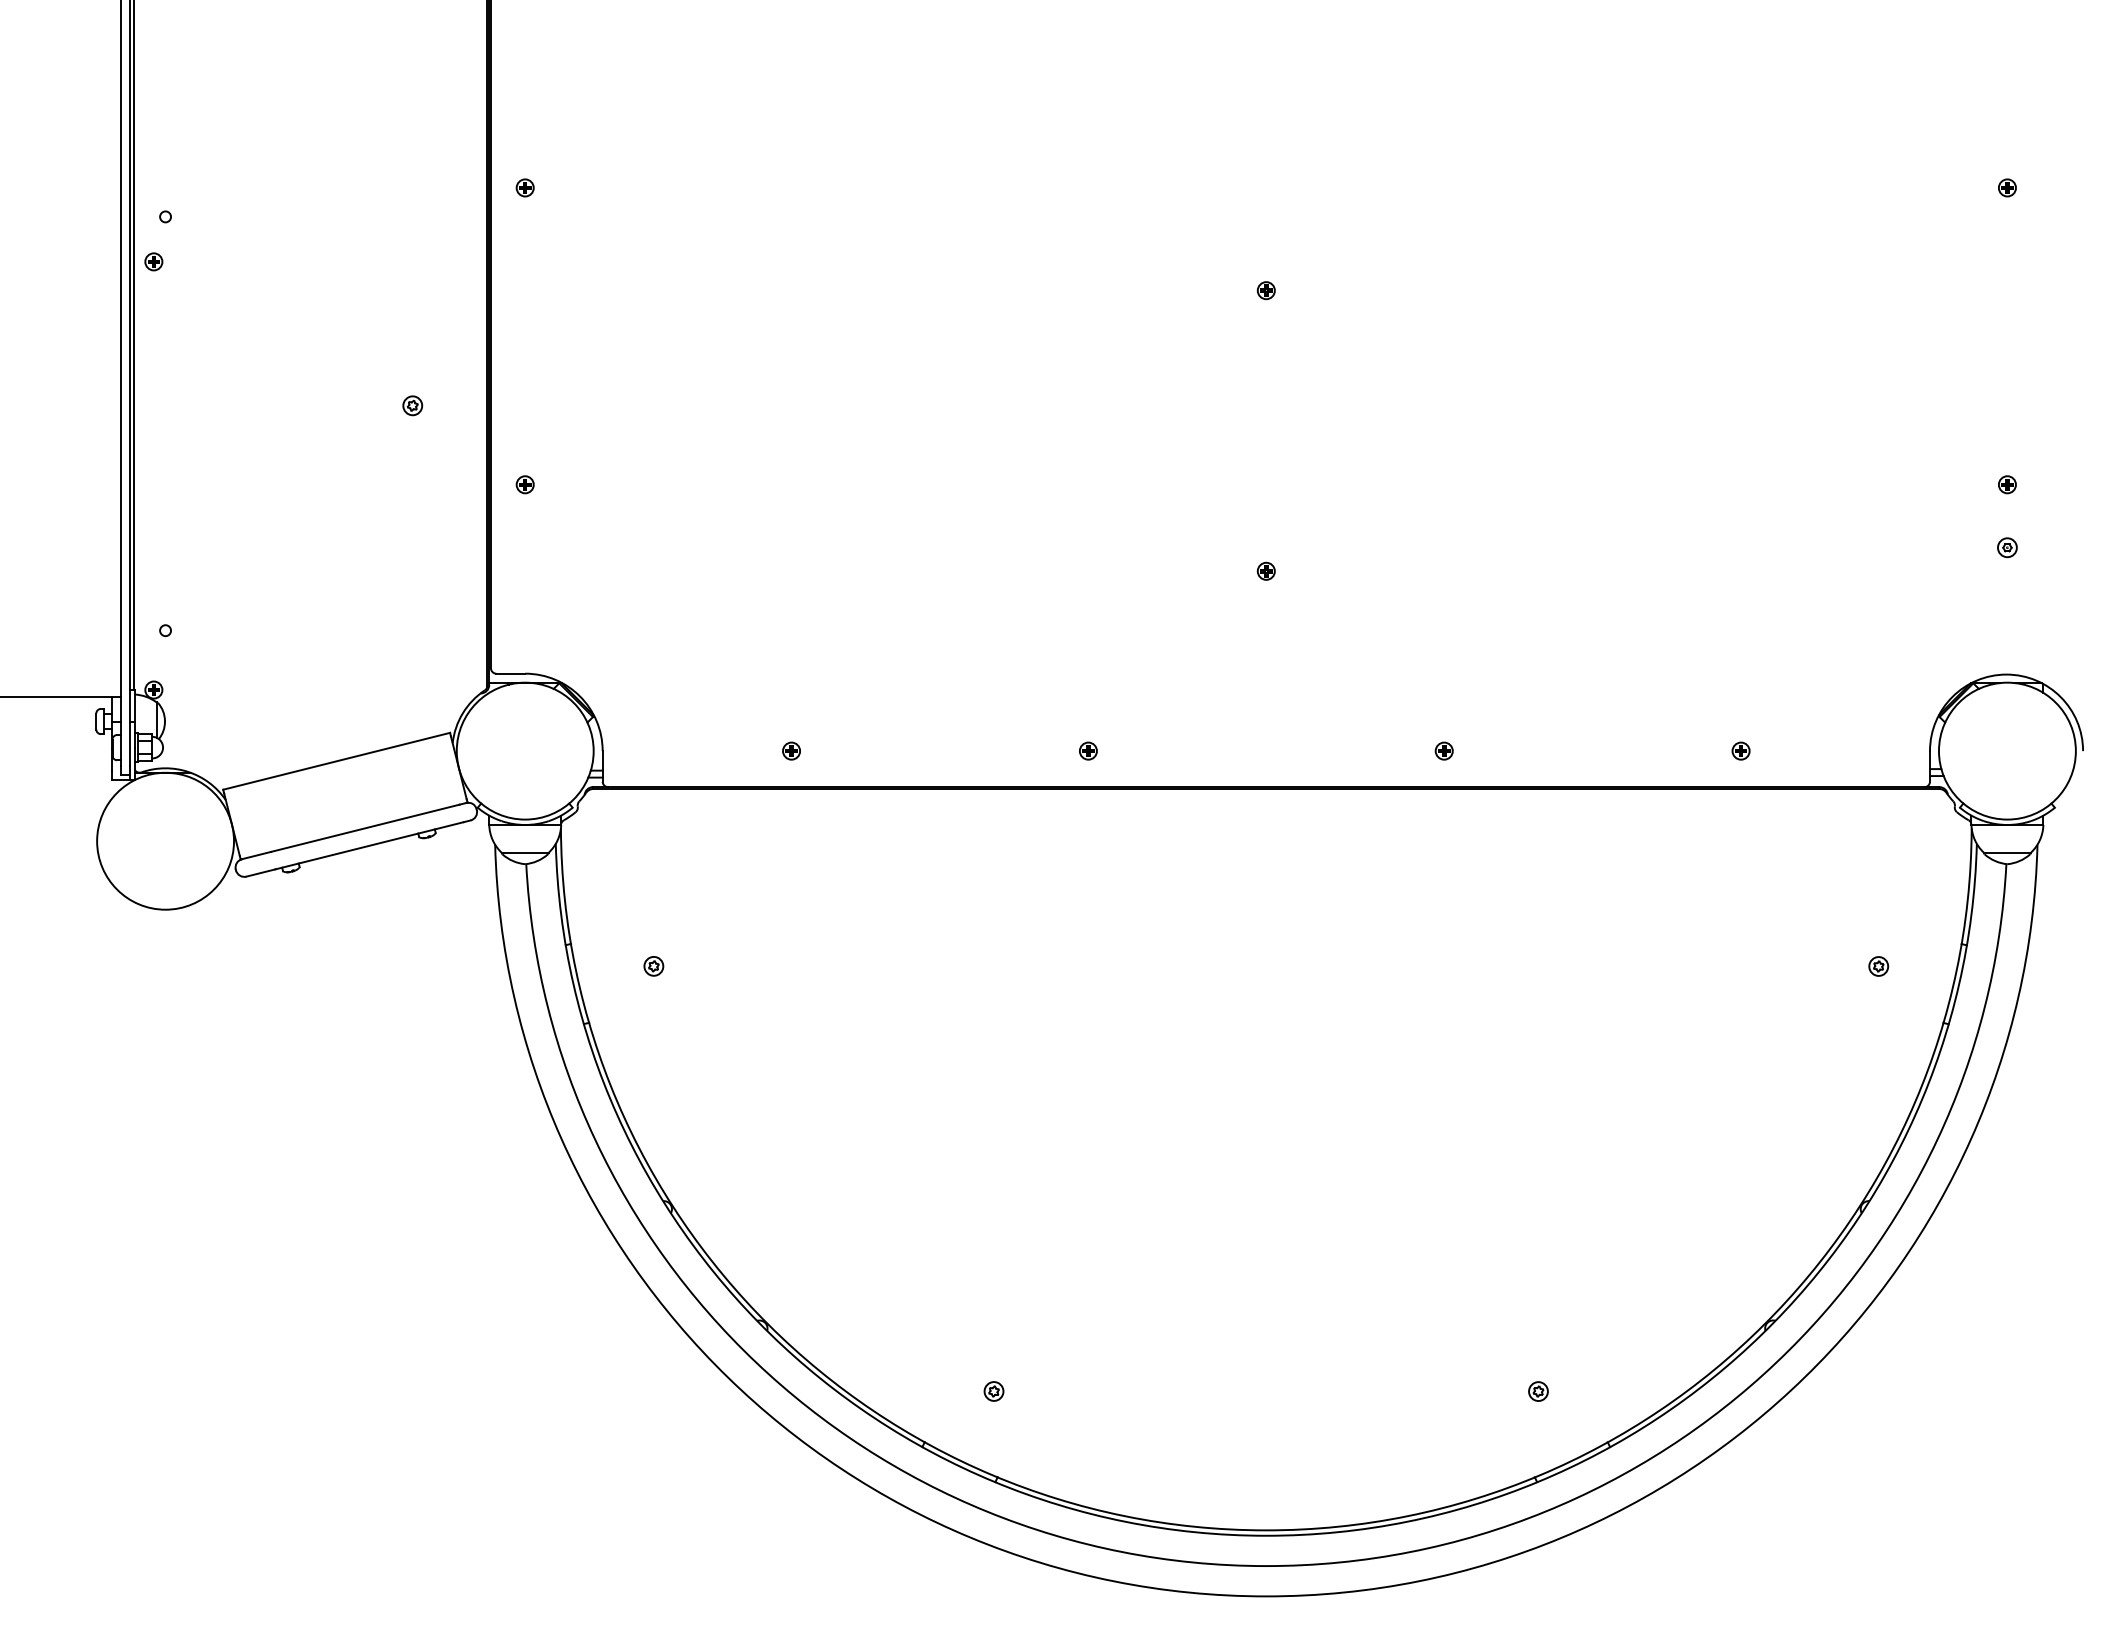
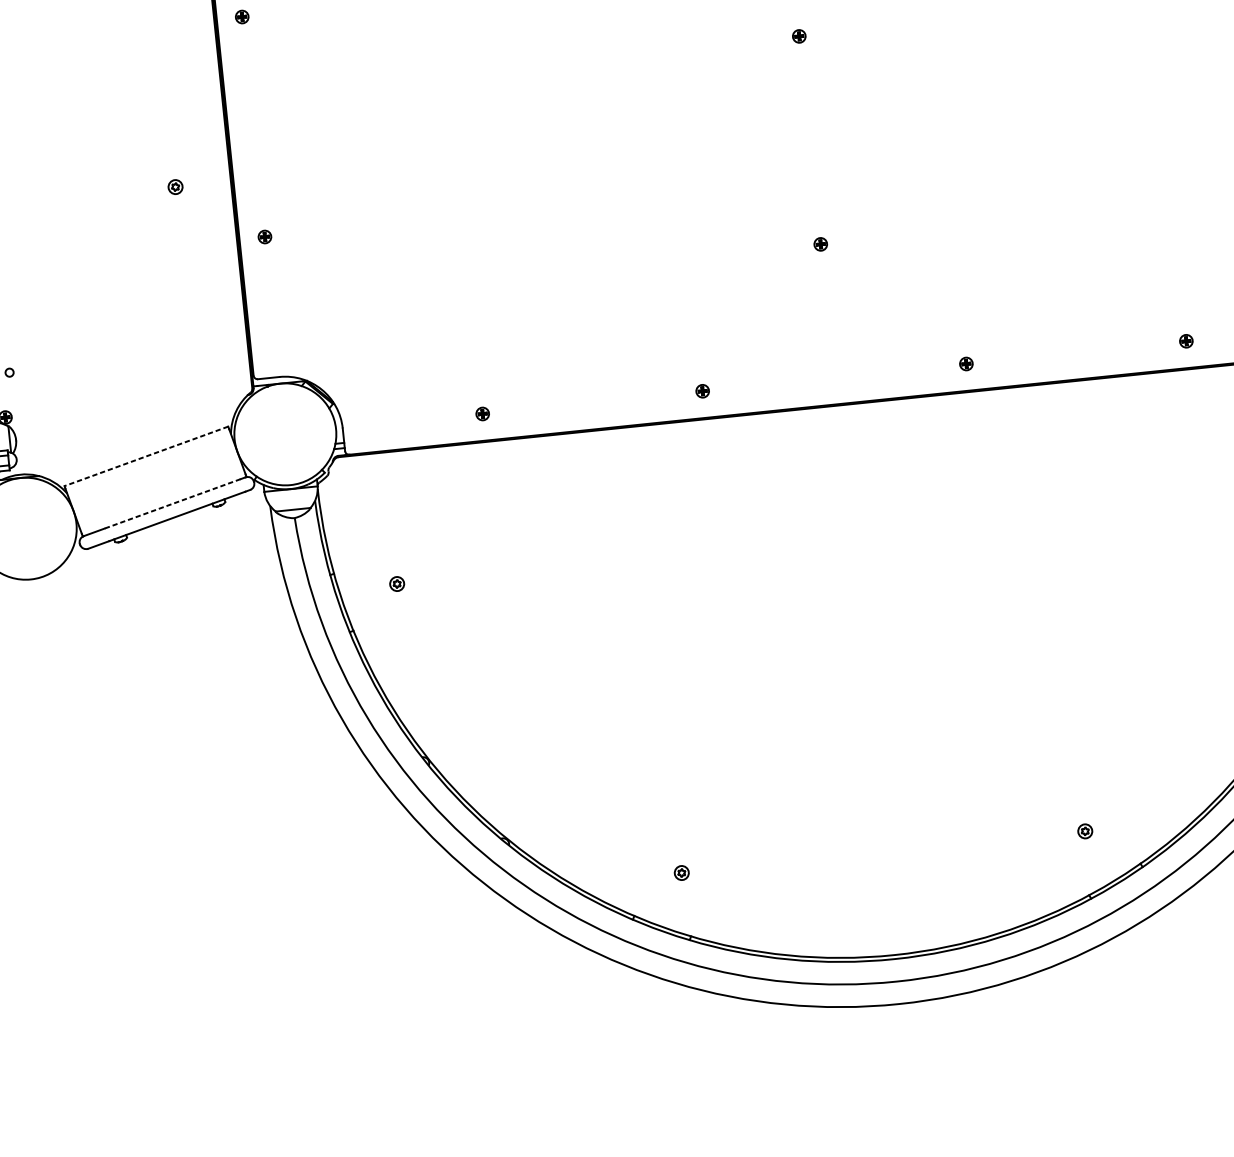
line: (336, 761) -> (146, 456), solid -> dashed
line: (364, 828) -> (172, 504), solid -> dashed

